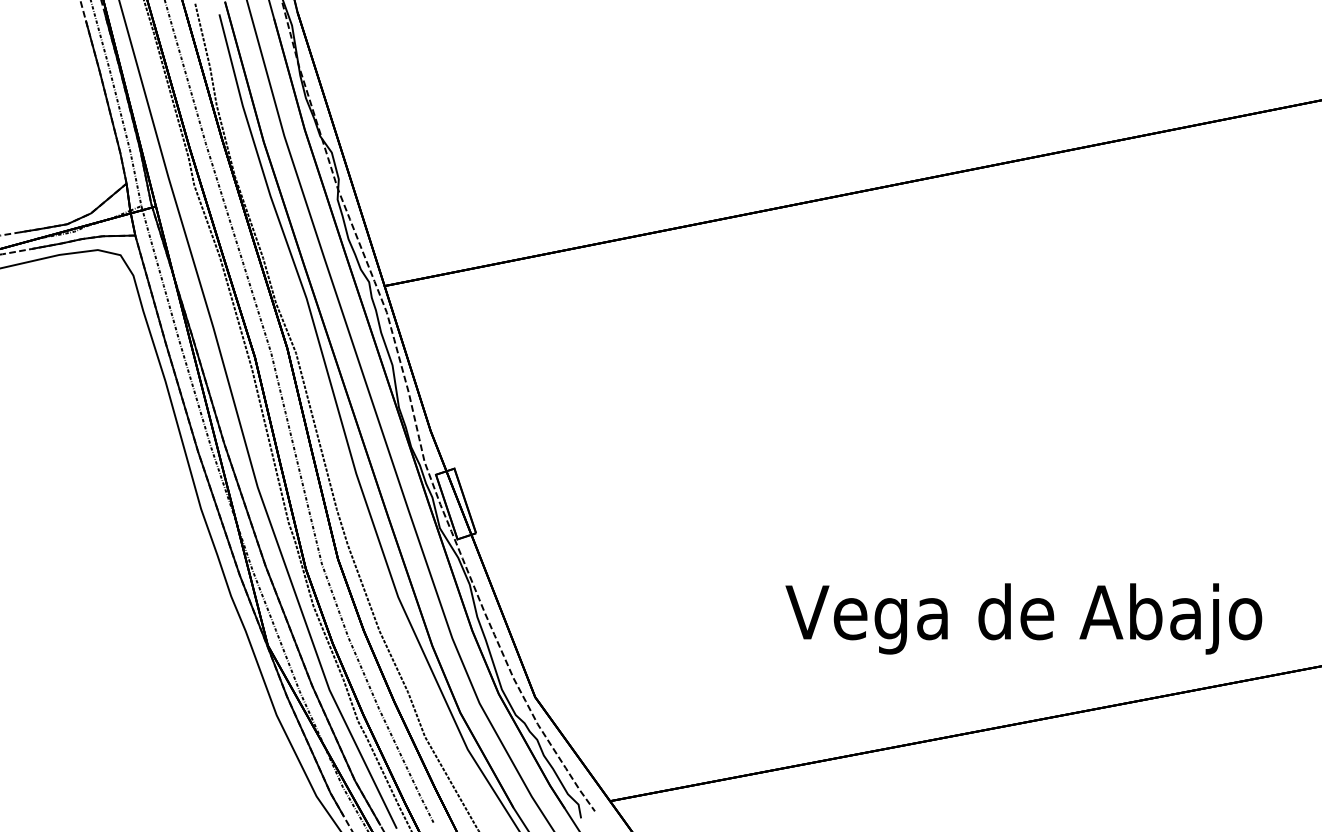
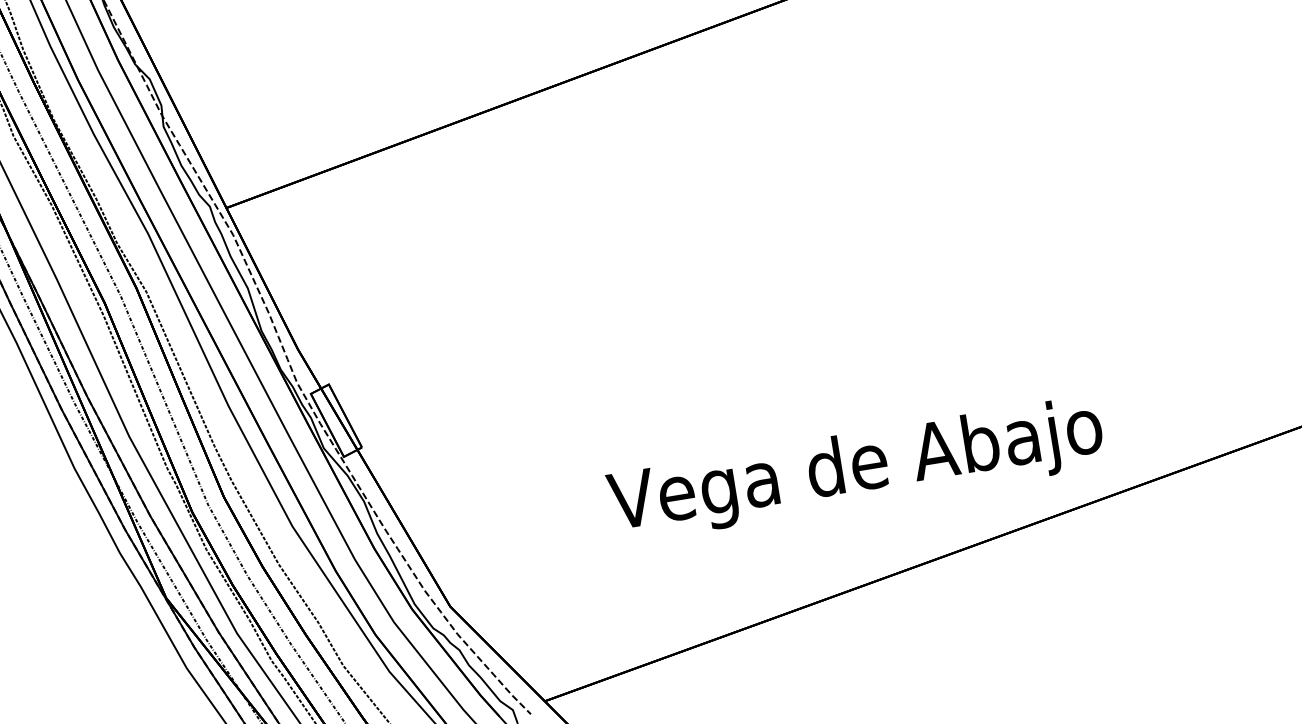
text: (1023, 618) -> (855, 469), moved

